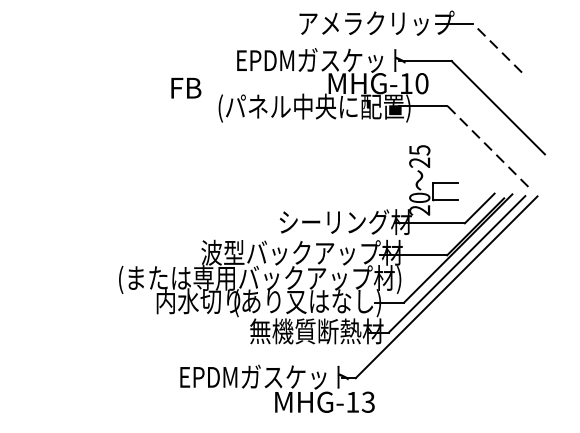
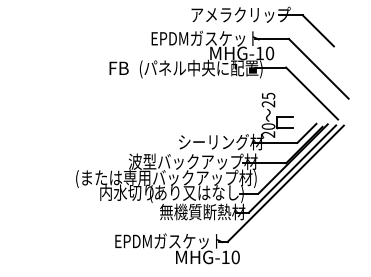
line: (497, 47) -> (318, 30), dashed -> solid
text: (185, 86) -> (118, 67), moved
line: (488, 146) -> (312, 93), dashed -> solid
text: (368, 402) -> (235, 257), MHG-13 -> MHG-10

